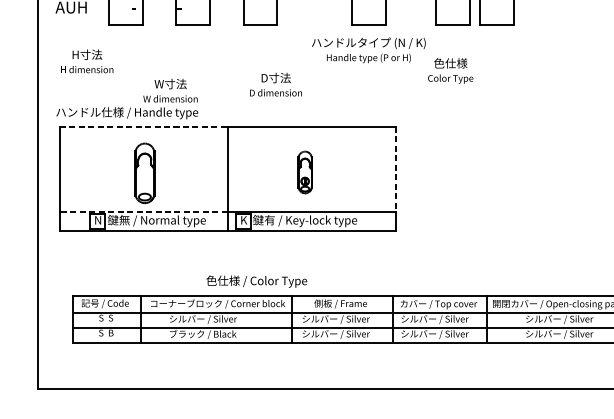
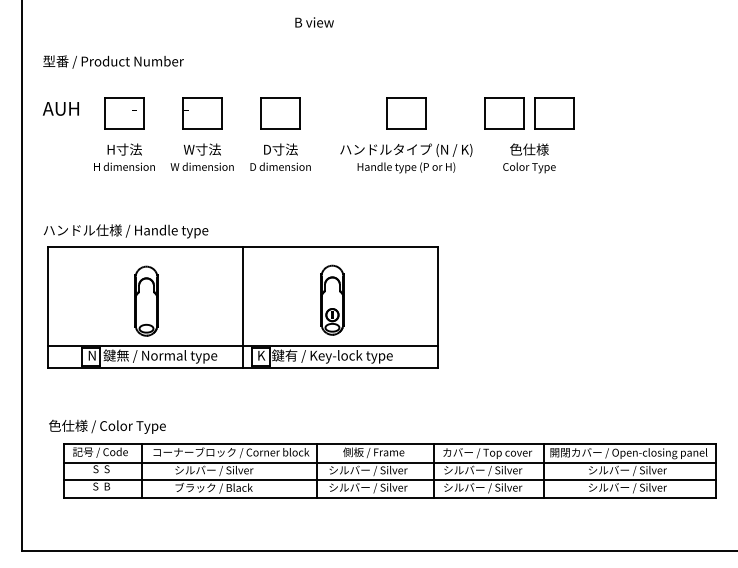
text: (87, 60) -> (124, 156), moved
text: (450, 71) -> (529, 158), moved
text: (275, 84) -> (280, 156), moved
text: (169, 90) -> (201, 156), moved
line: (144, 127) -> (145, 247), dashed -> solid
line: (395, 169) -> (437, 296), dashed -> solid
part: (305, 171) -> (332, 299), size x1.43
line: (144, 211) -> (145, 345), dashed -> solid
text: (256, 281) -> (107, 426), moved

